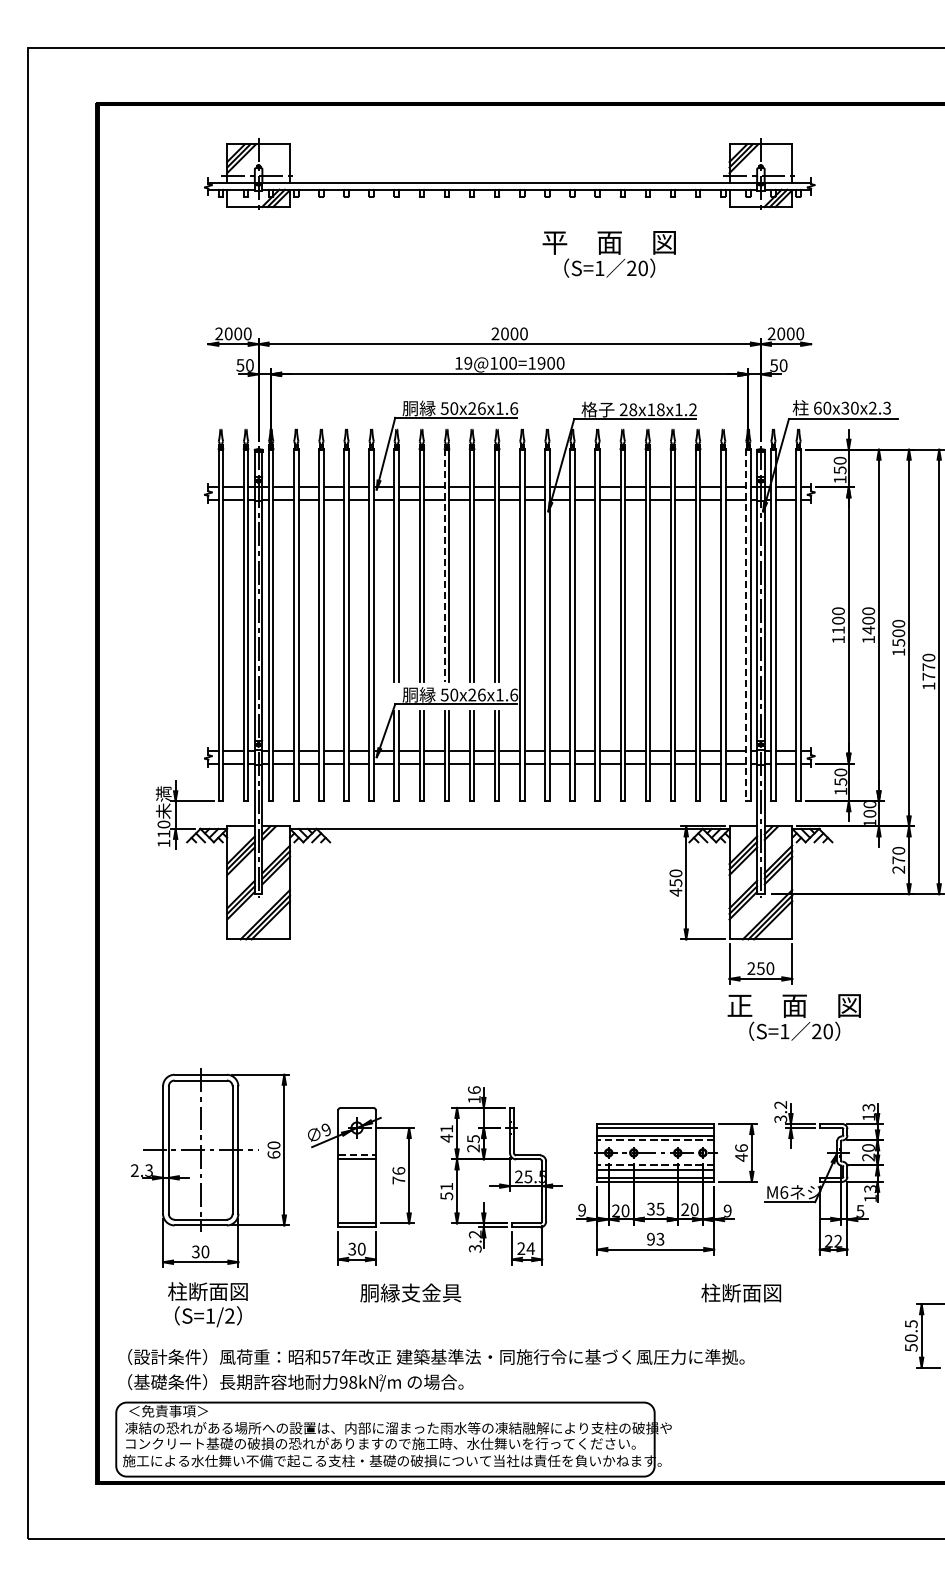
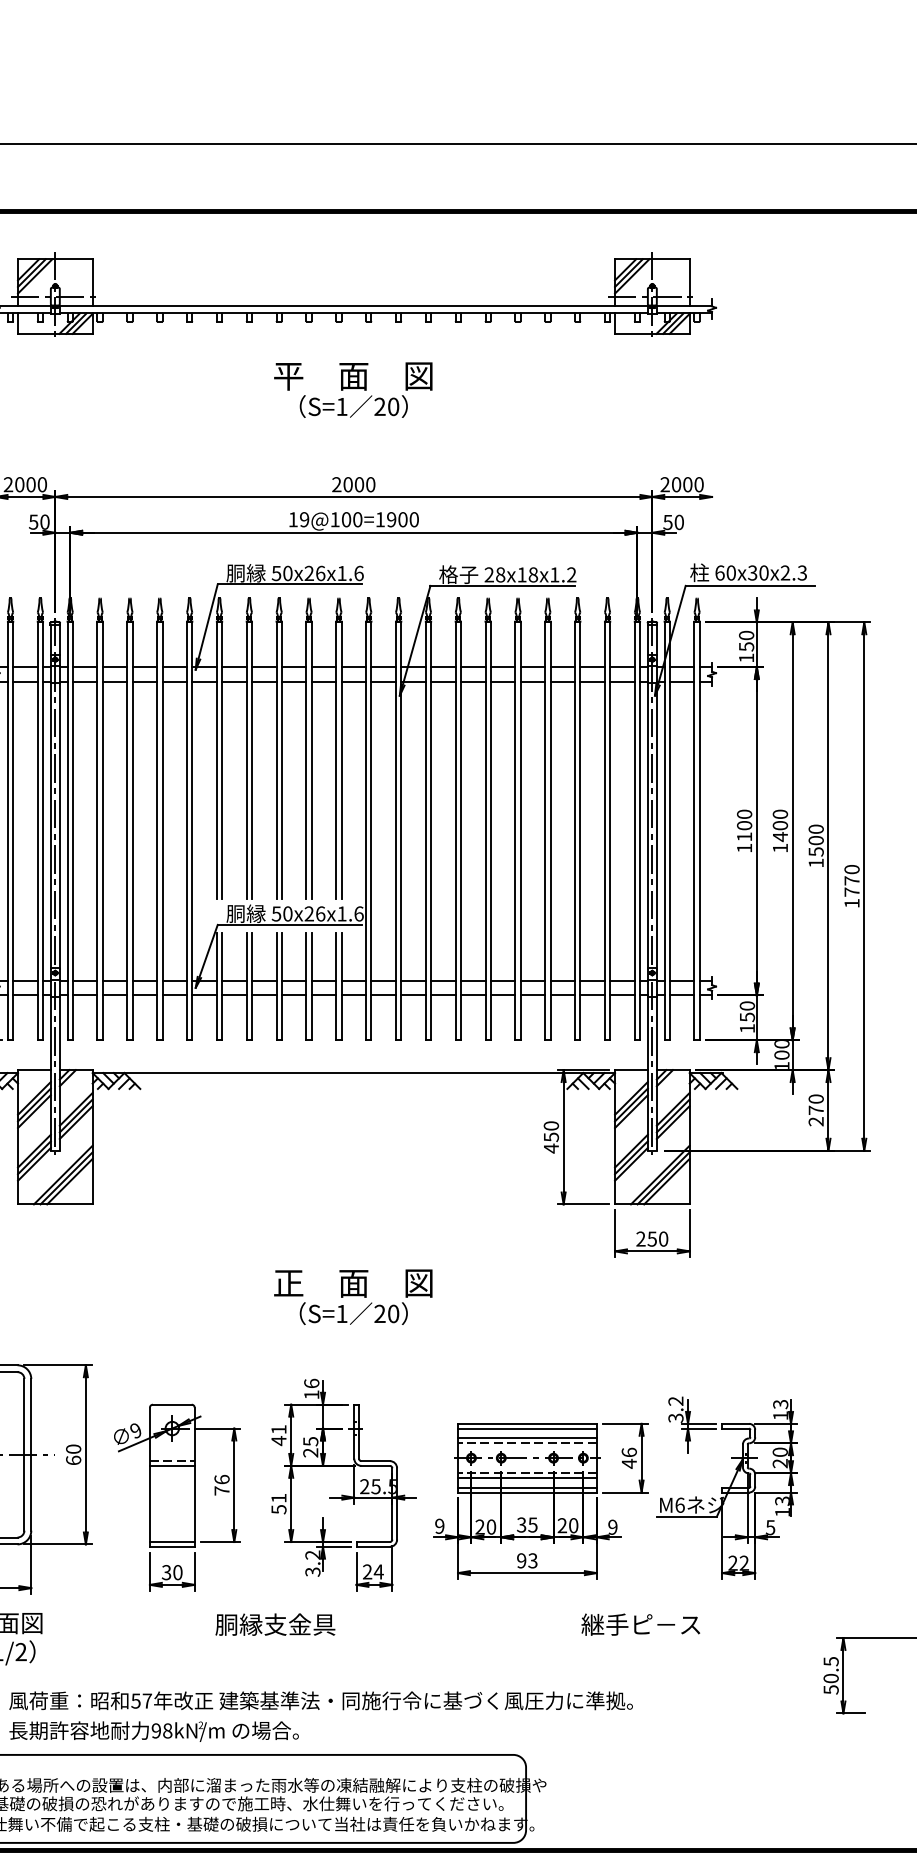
text: (608, 254) -> (352, 390), moved
line: (444, 565) -> (276, 759), dashed -> solid
line: (746, 625) -> (635, 831), dashed -> solid
text: (793, 1017) -> (352, 1297), moved
text: (410, 1292) -> (275, 1624), moved
text: (750, 1292) -> (639, 1624), 柱断面図 -> 継手ピ－ス

